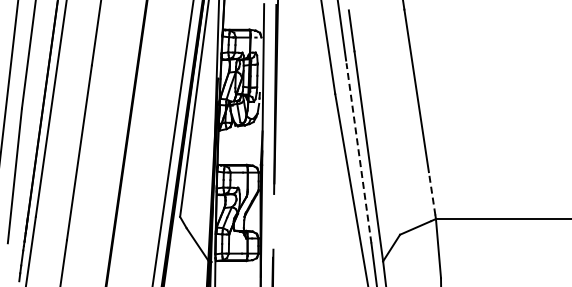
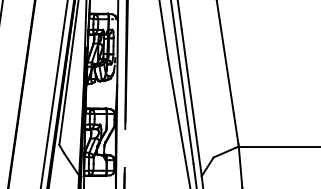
line: (358, 153) -> (184, 100), dashed -> solid
line: (432, 194) -> (236, 129), dashed -> solid

